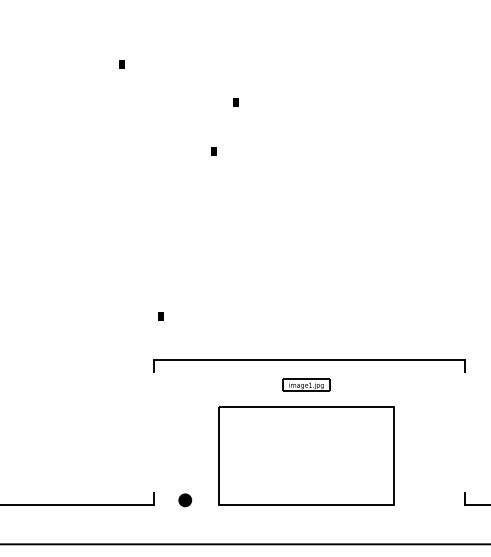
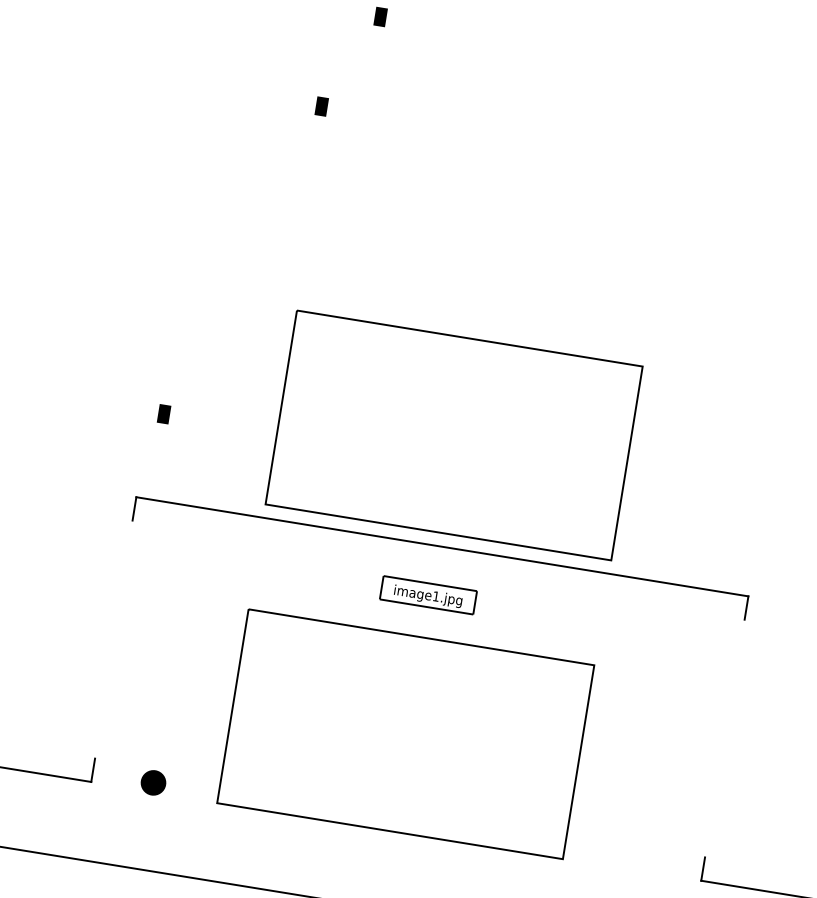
part: (306, 303) -> (454, 434), added

